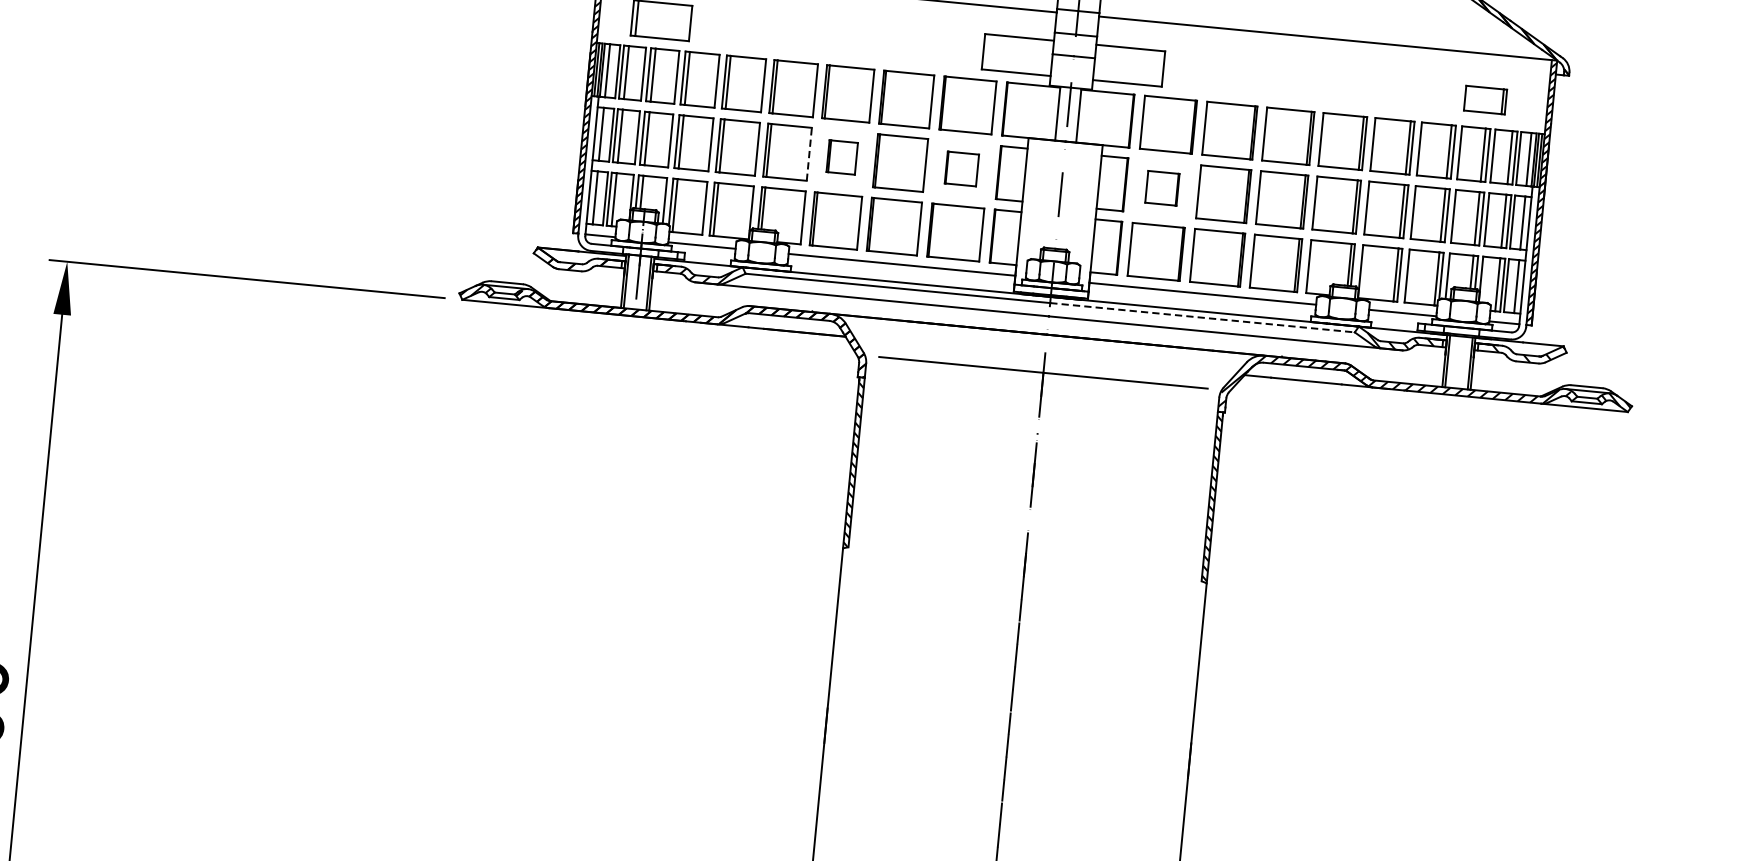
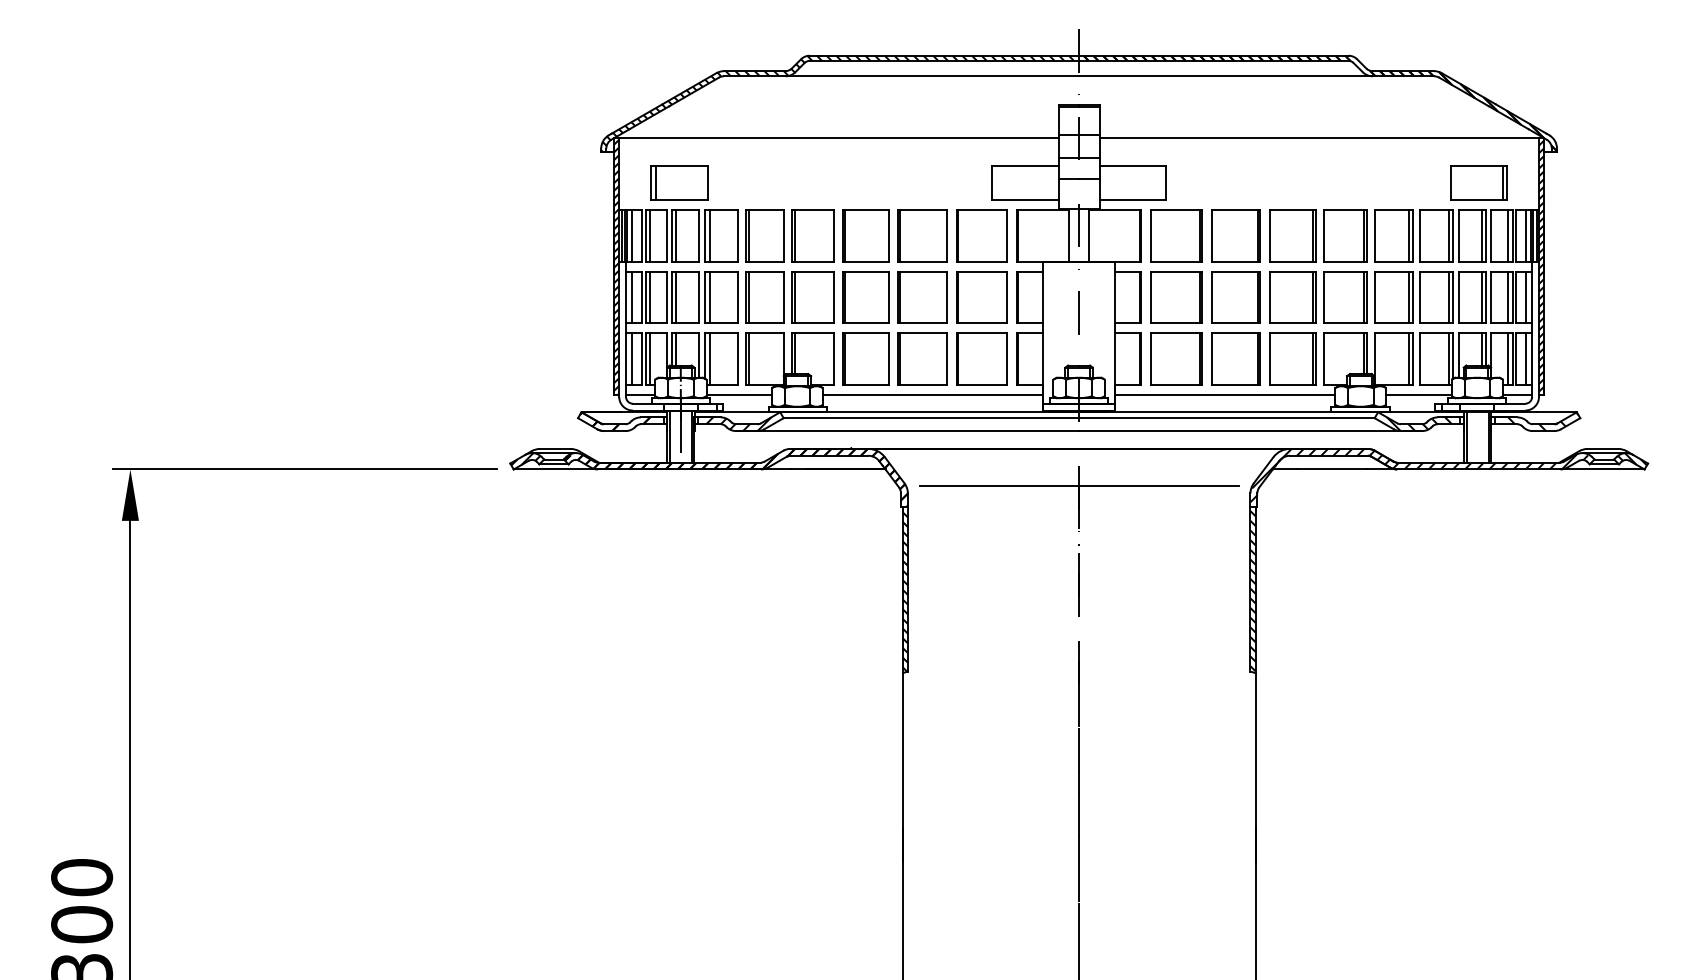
part: (1485, 99) -> (1478, 182), size x1.43
line: (808, 154) -> (833, 297), dashed -> solid
part: (841, 157) -> (865, 297), size x1.67
part: (961, 168) -> (981, 297), size x1.67
part: (1162, 188) -> (1176, 297), size x1.67
line: (1202, 318) -> (1226, 418), dashed -> solid

